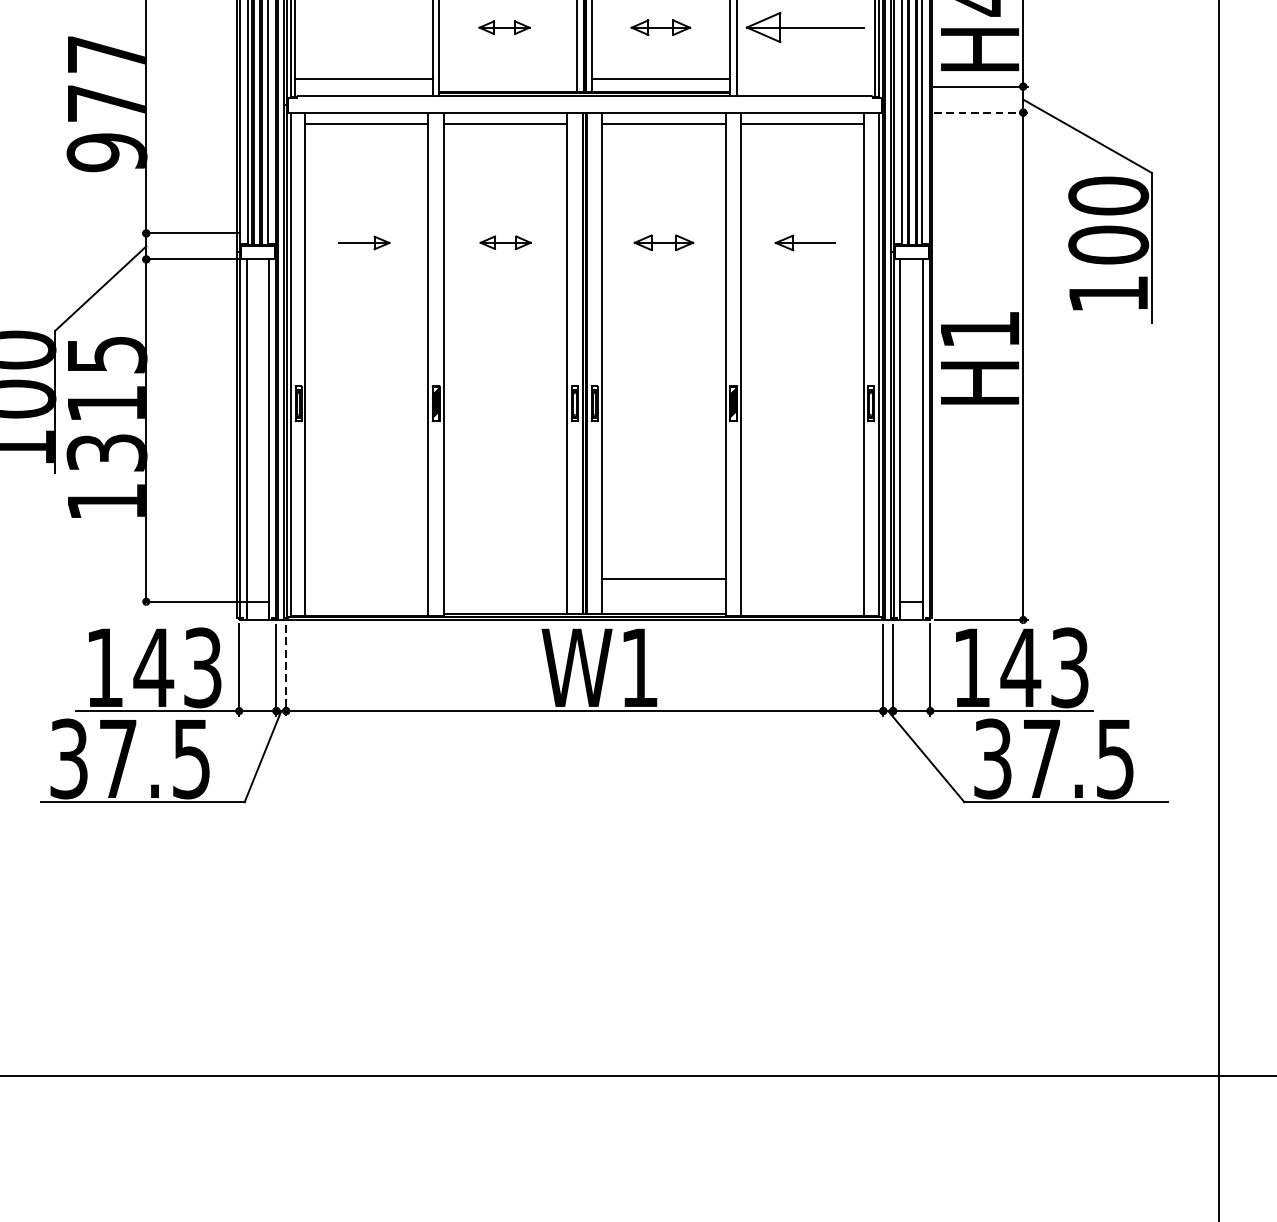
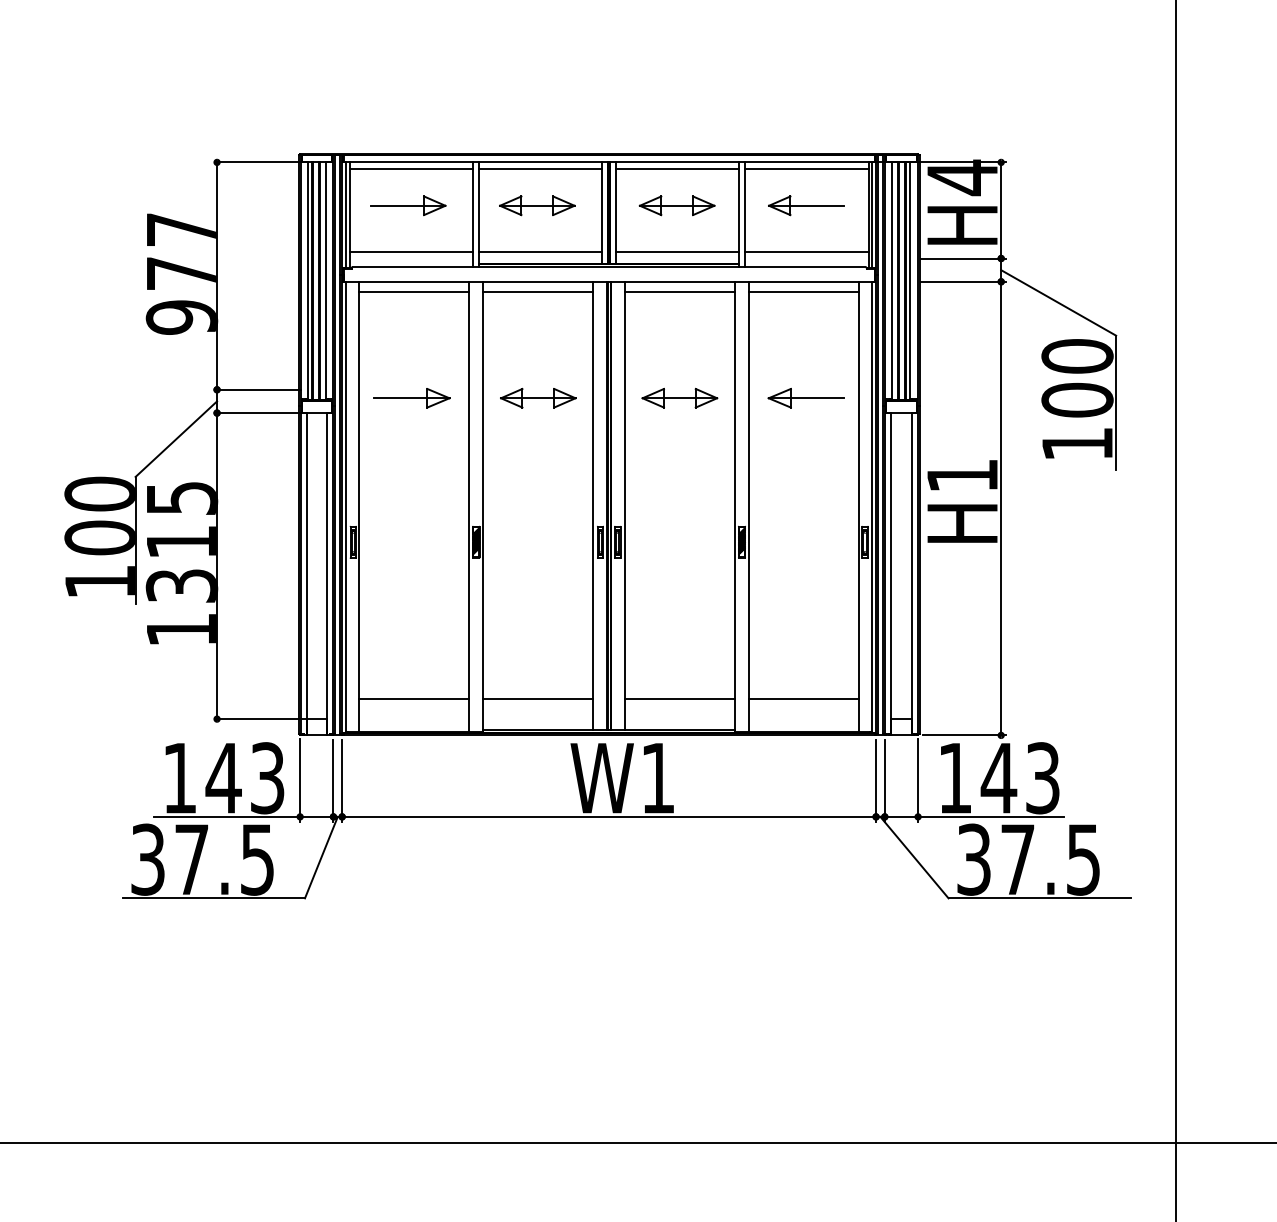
part: (360, 27) -> (408, 205), added
part: (504, 27) -> (537, 205), size x1.67
part: (660, 27) -> (676, 205), size x1.43
part: (805, 27) -> (806, 205), size x0.71
line: (508, 78) -> (540, 251), added
line: (805, 78) -> (806, 251), added
line: (982, 112) -> (964, 281), dashed -> solid
part: (505, 242) -> (538, 397), size x1.67
part: (663, 242) -> (679, 397), size x1.43
part: (363, 243) -> (411, 398), size x1.67
part: (804, 243) -> (805, 398), size x1.43
line: (367, 578) -> (414, 698), added
line: (505, 578) -> (538, 698), added
line: (802, 578) -> (803, 698), added
line: (286, 670) -> (342, 780), dashed -> solid

